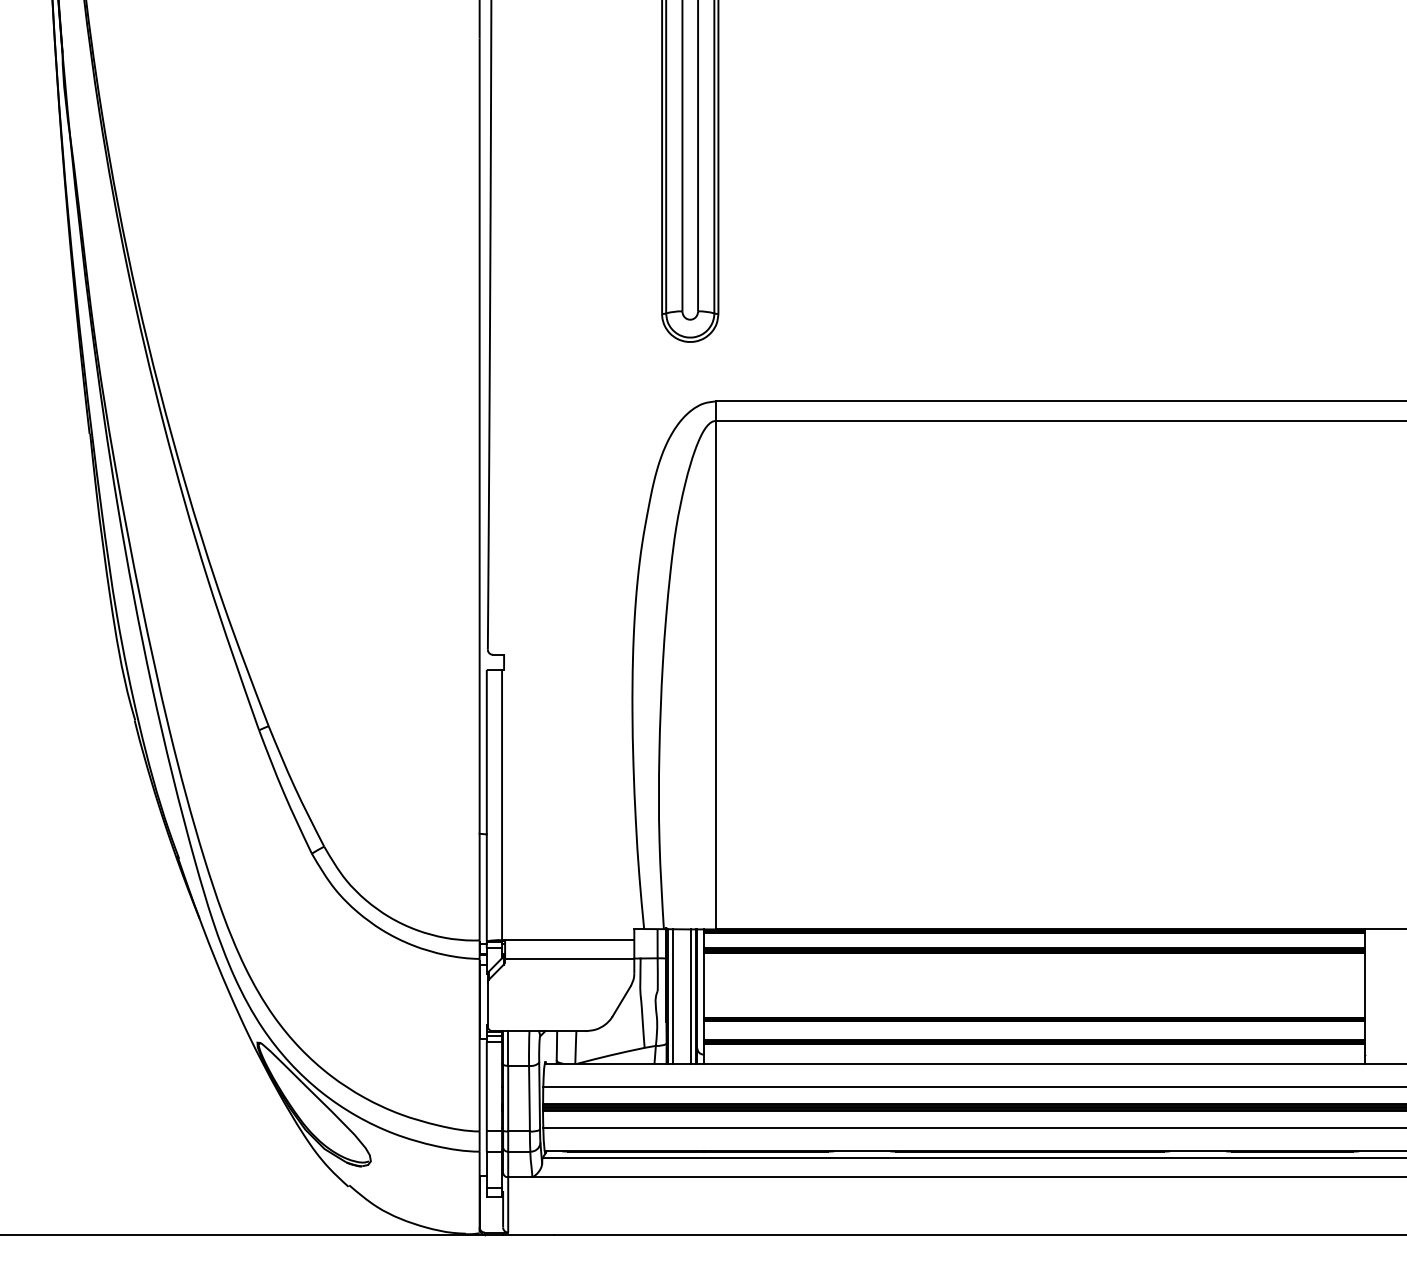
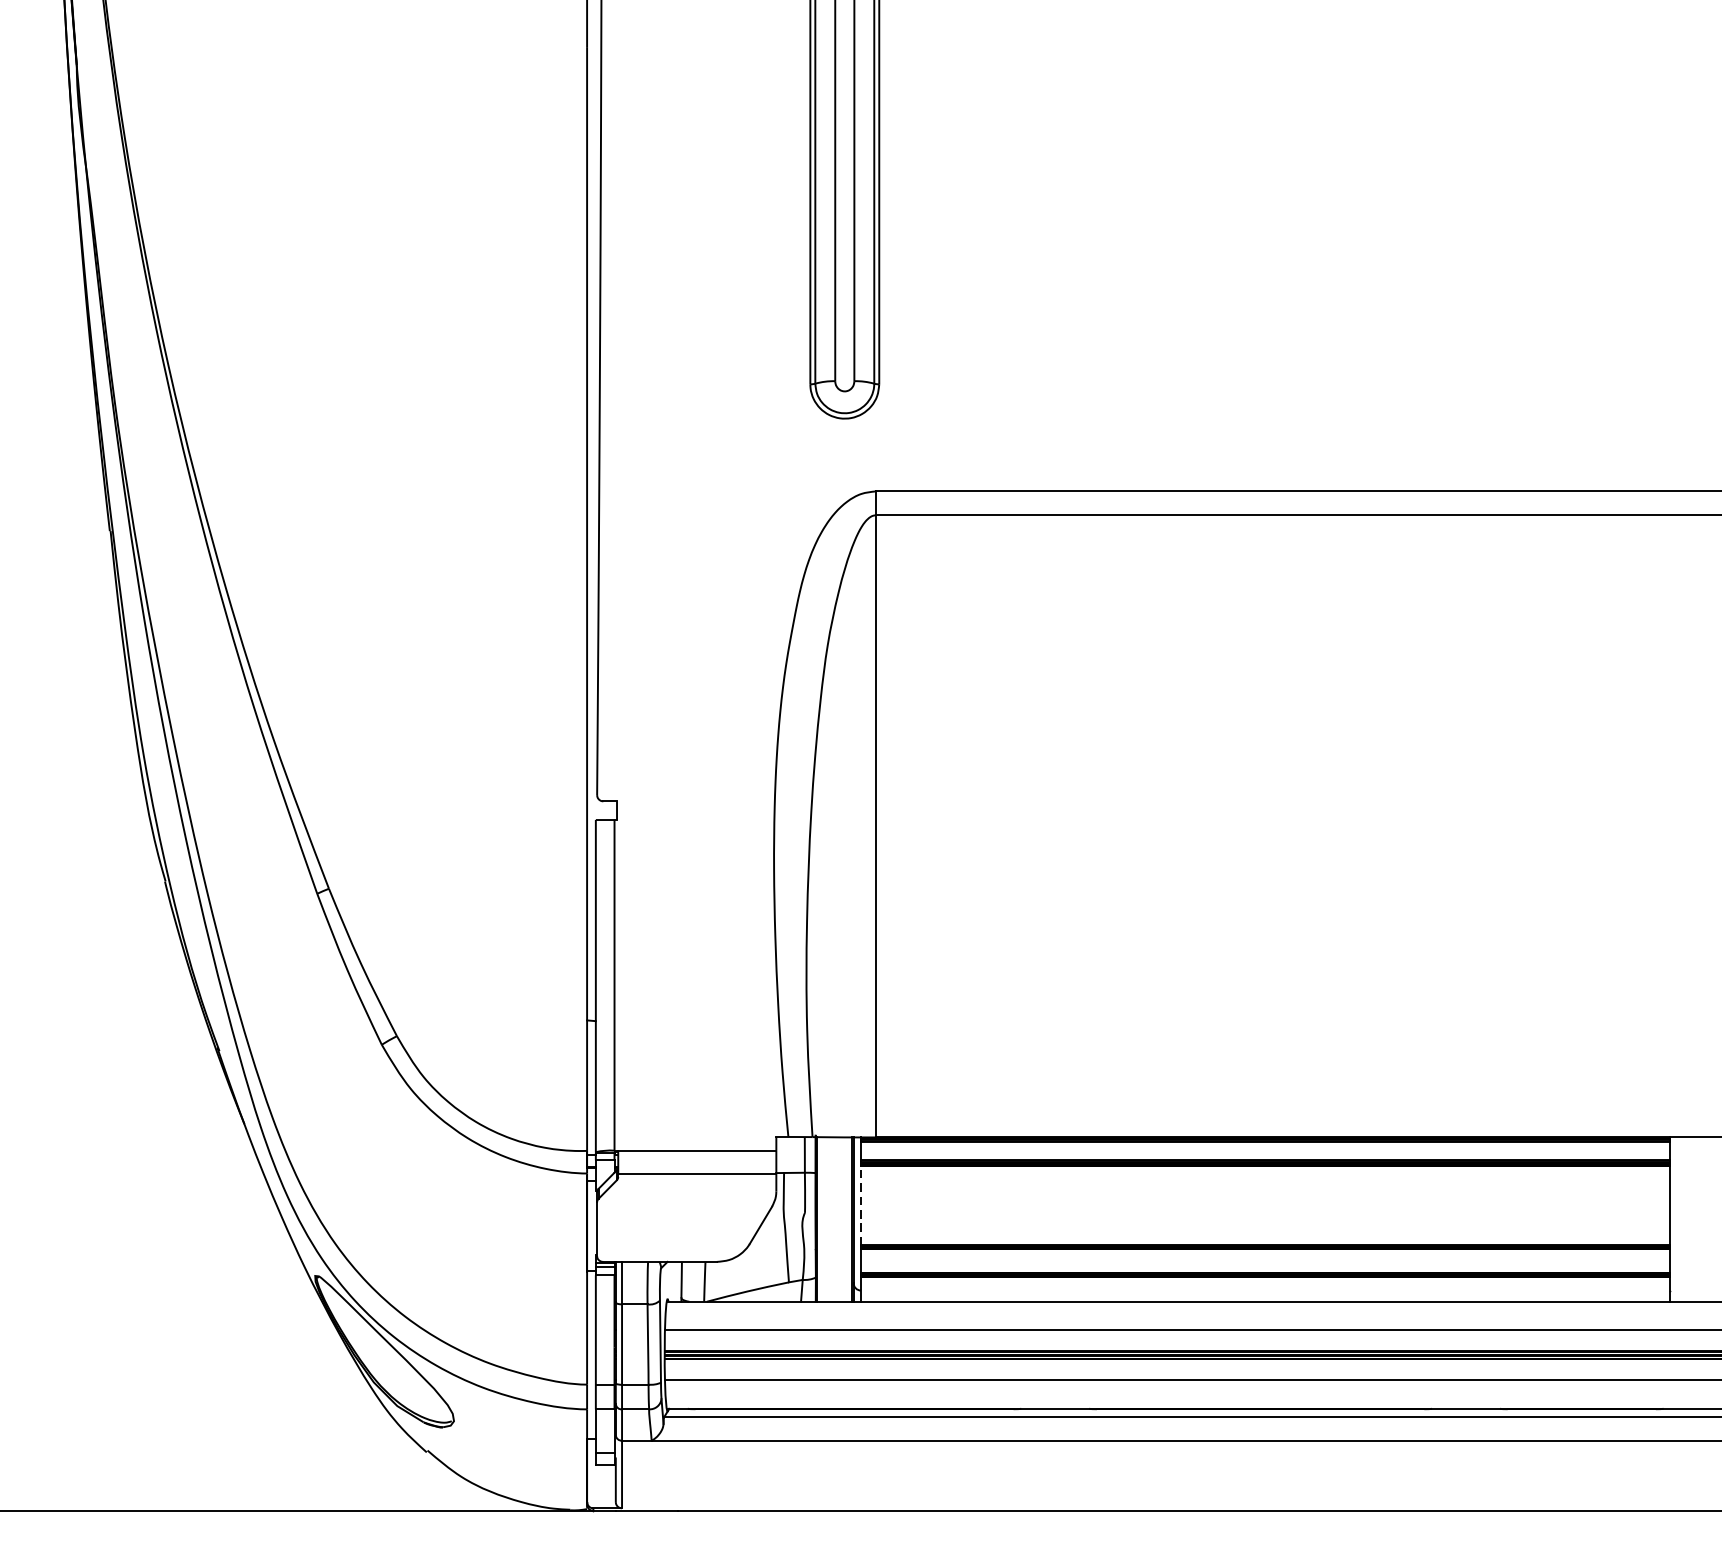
line: (703, 984) -> (861, 1204), solid -> dashed
line: (672, 996) -> (823, 1219), removed
line: (691, 996) -> (846, 1219), removed

